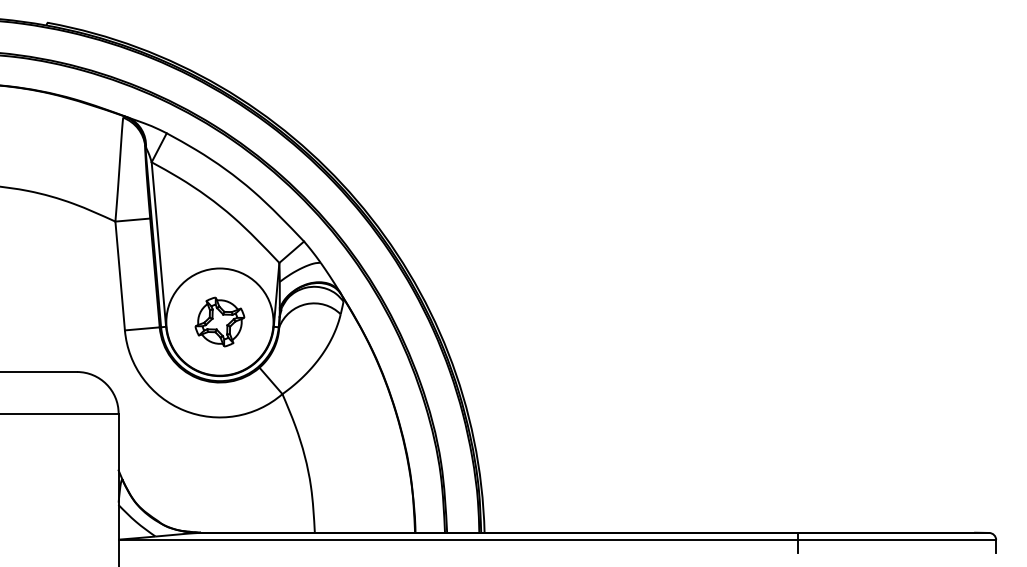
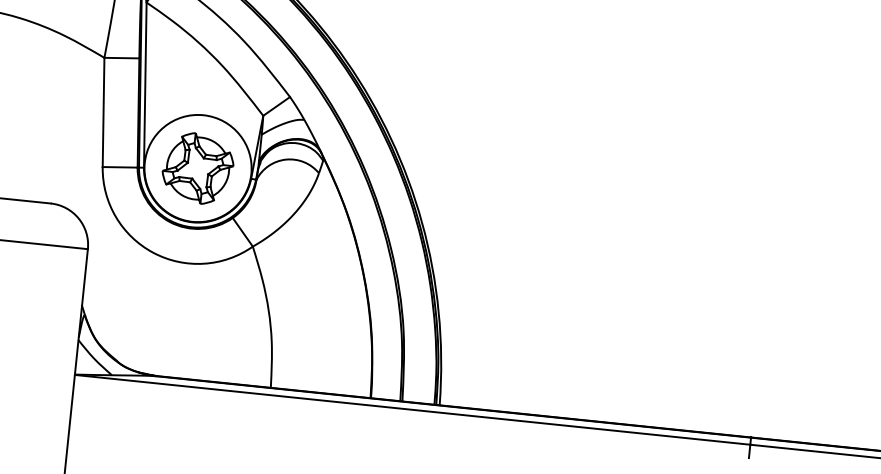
part: (219, 321) -> (197, 167), size x1.43

